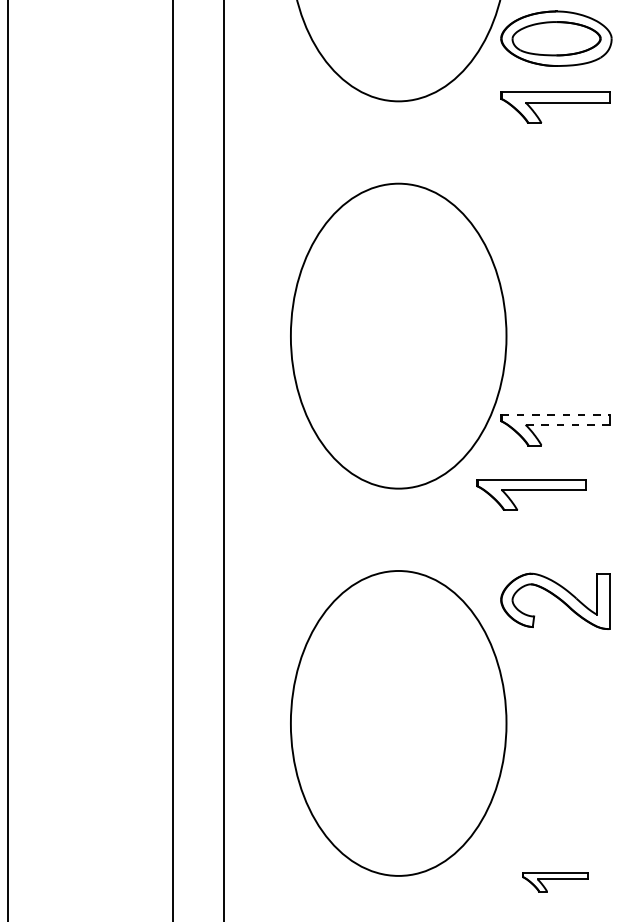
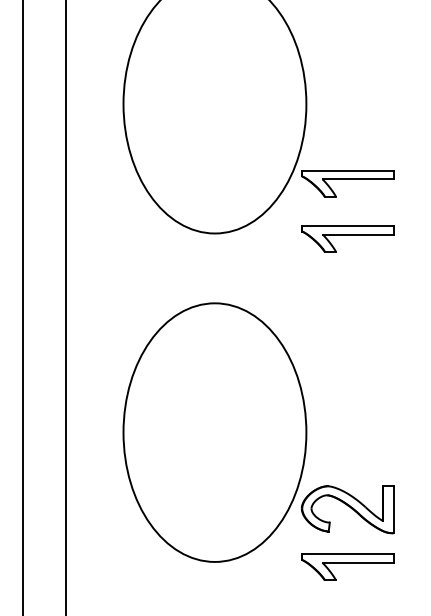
line: (556, 414) -> (348, 170), dashed -> solid
line: (567, 424) -> (358, 179), dashed -> solid
part: (531, 494) -> (347, 238), moved
part: (555, 600) -> (347, 509), moved
part: (555, 882) -> (347, 567), size x1.67

